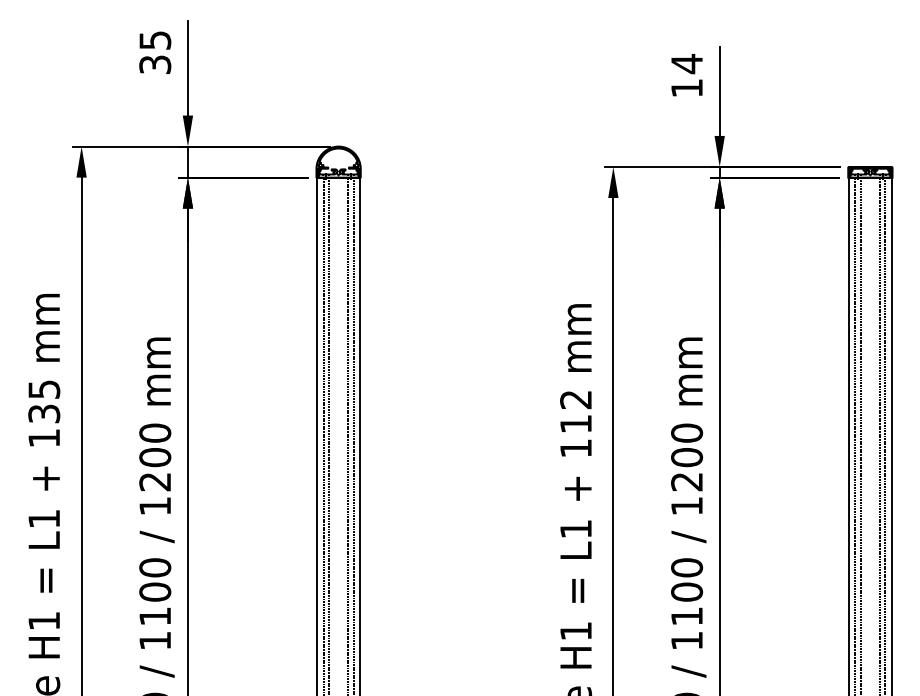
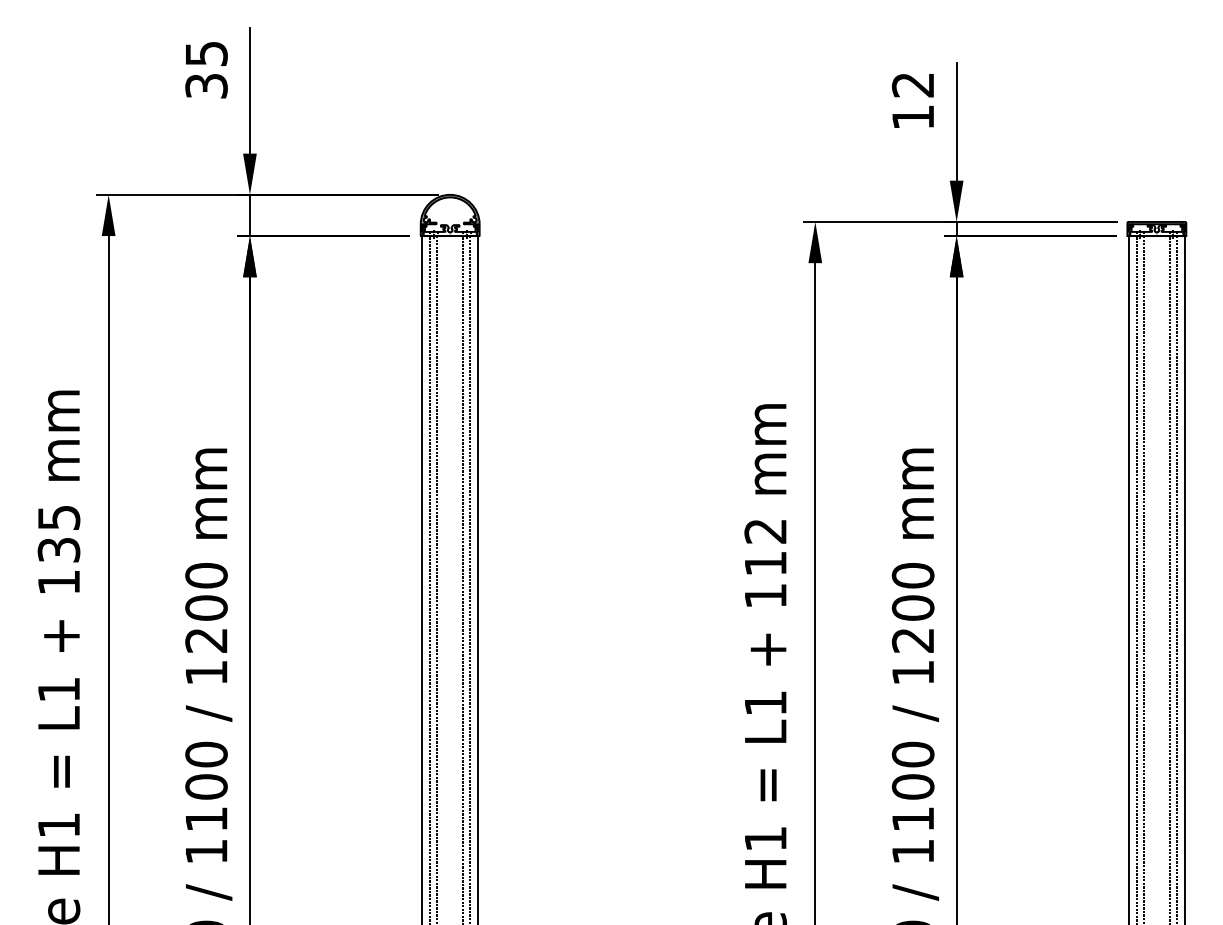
text: (686, 63) -> (912, 84), 14 -> 12

